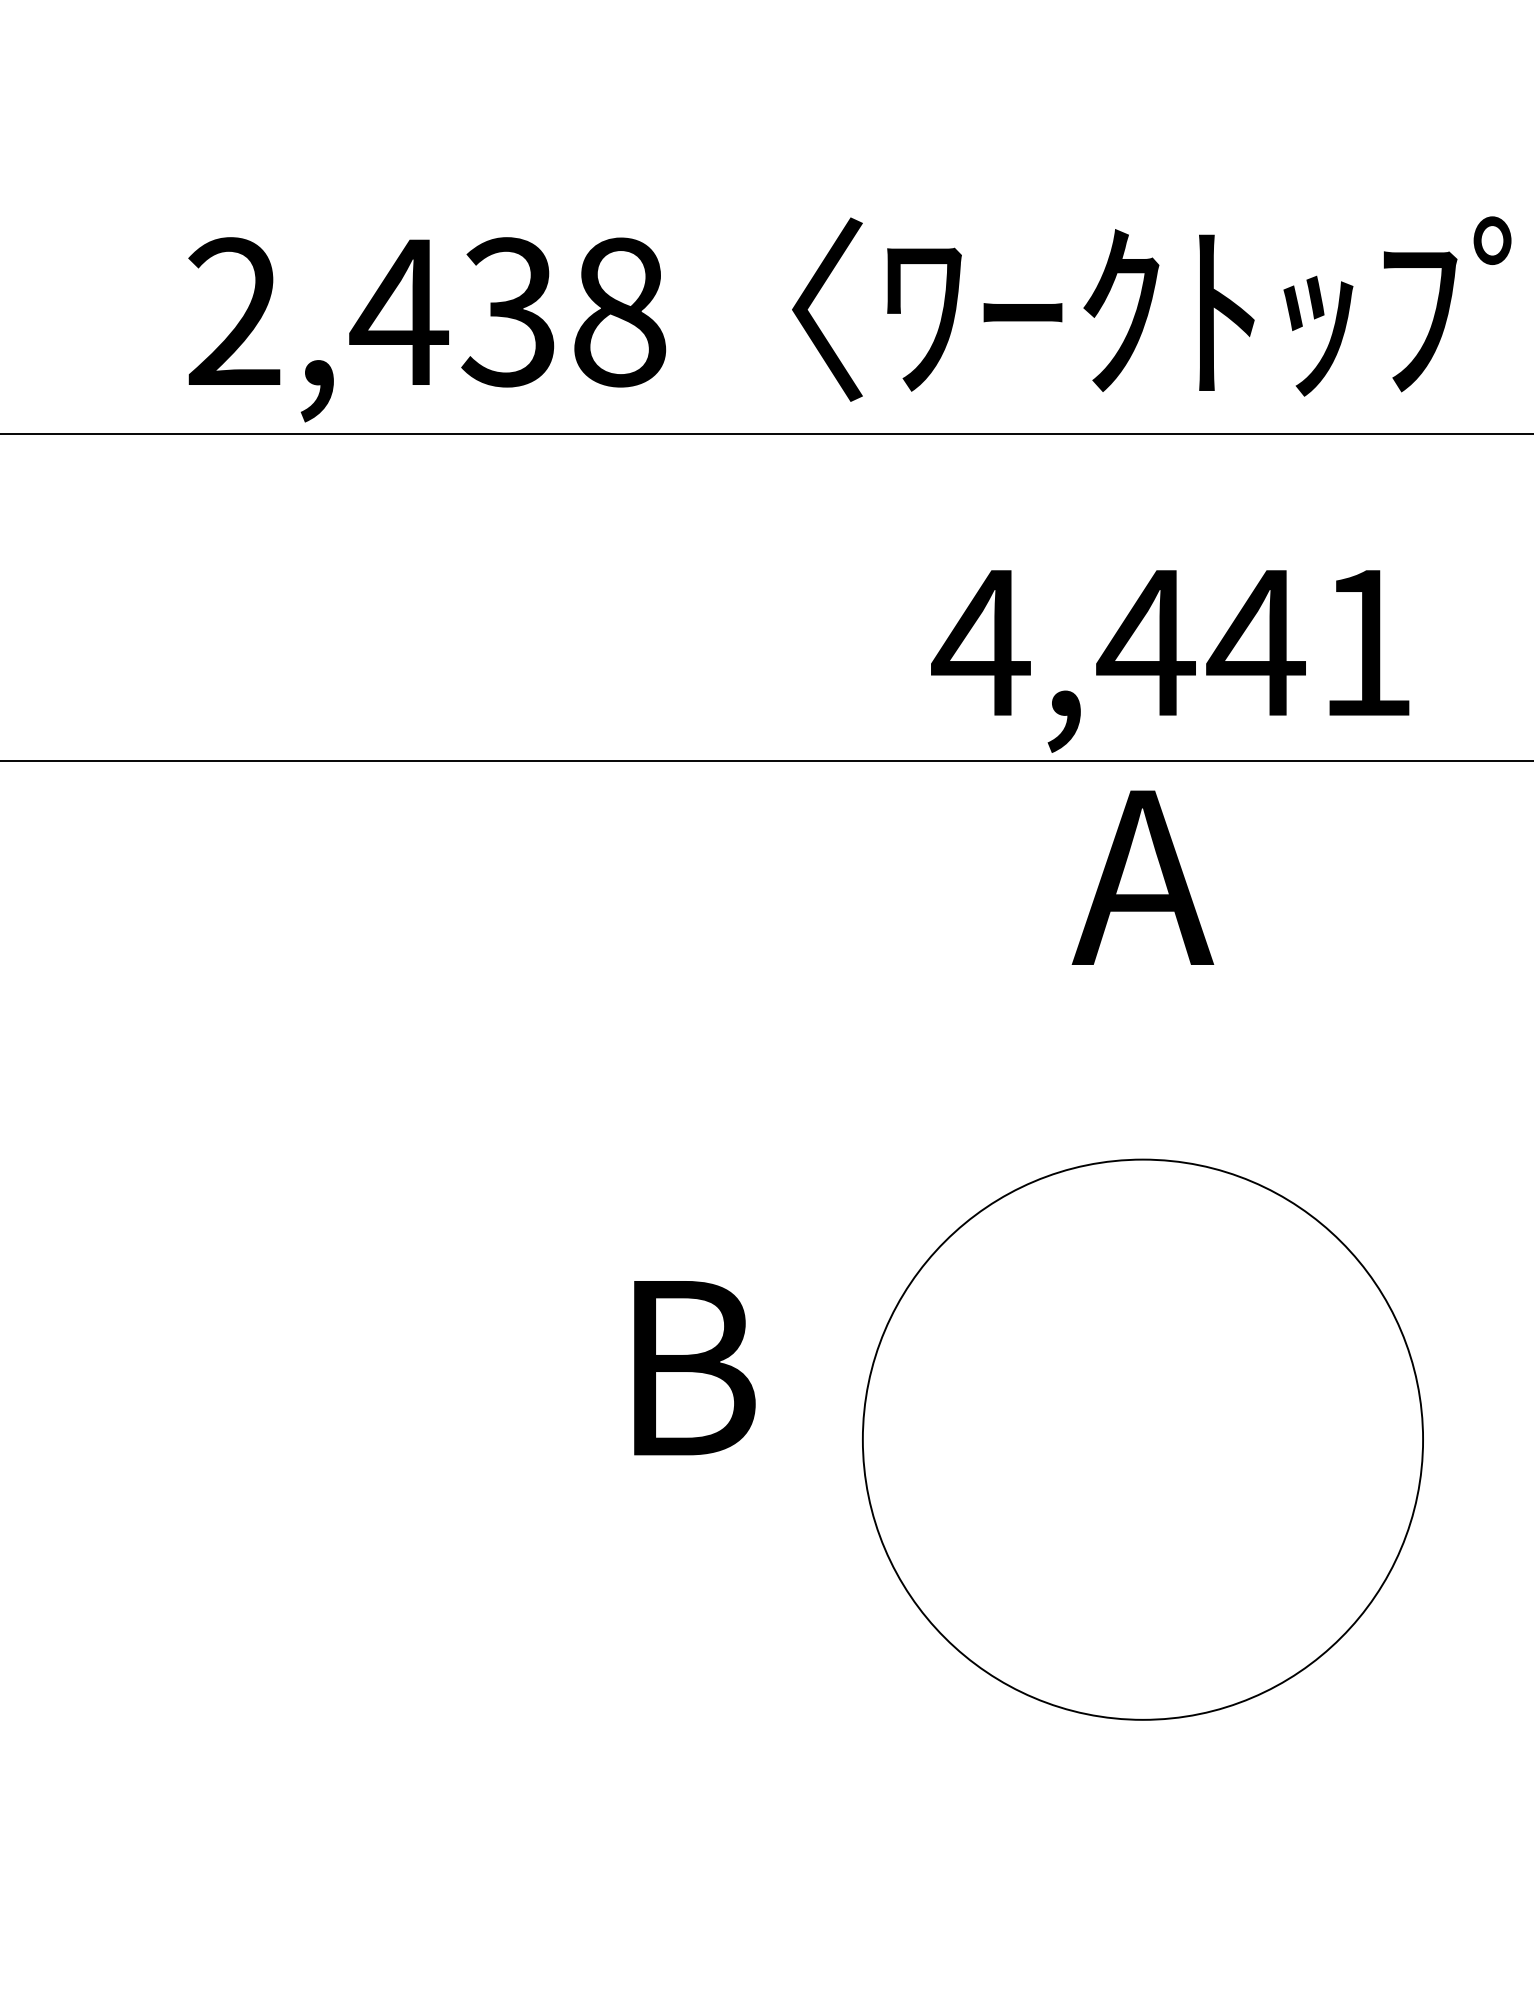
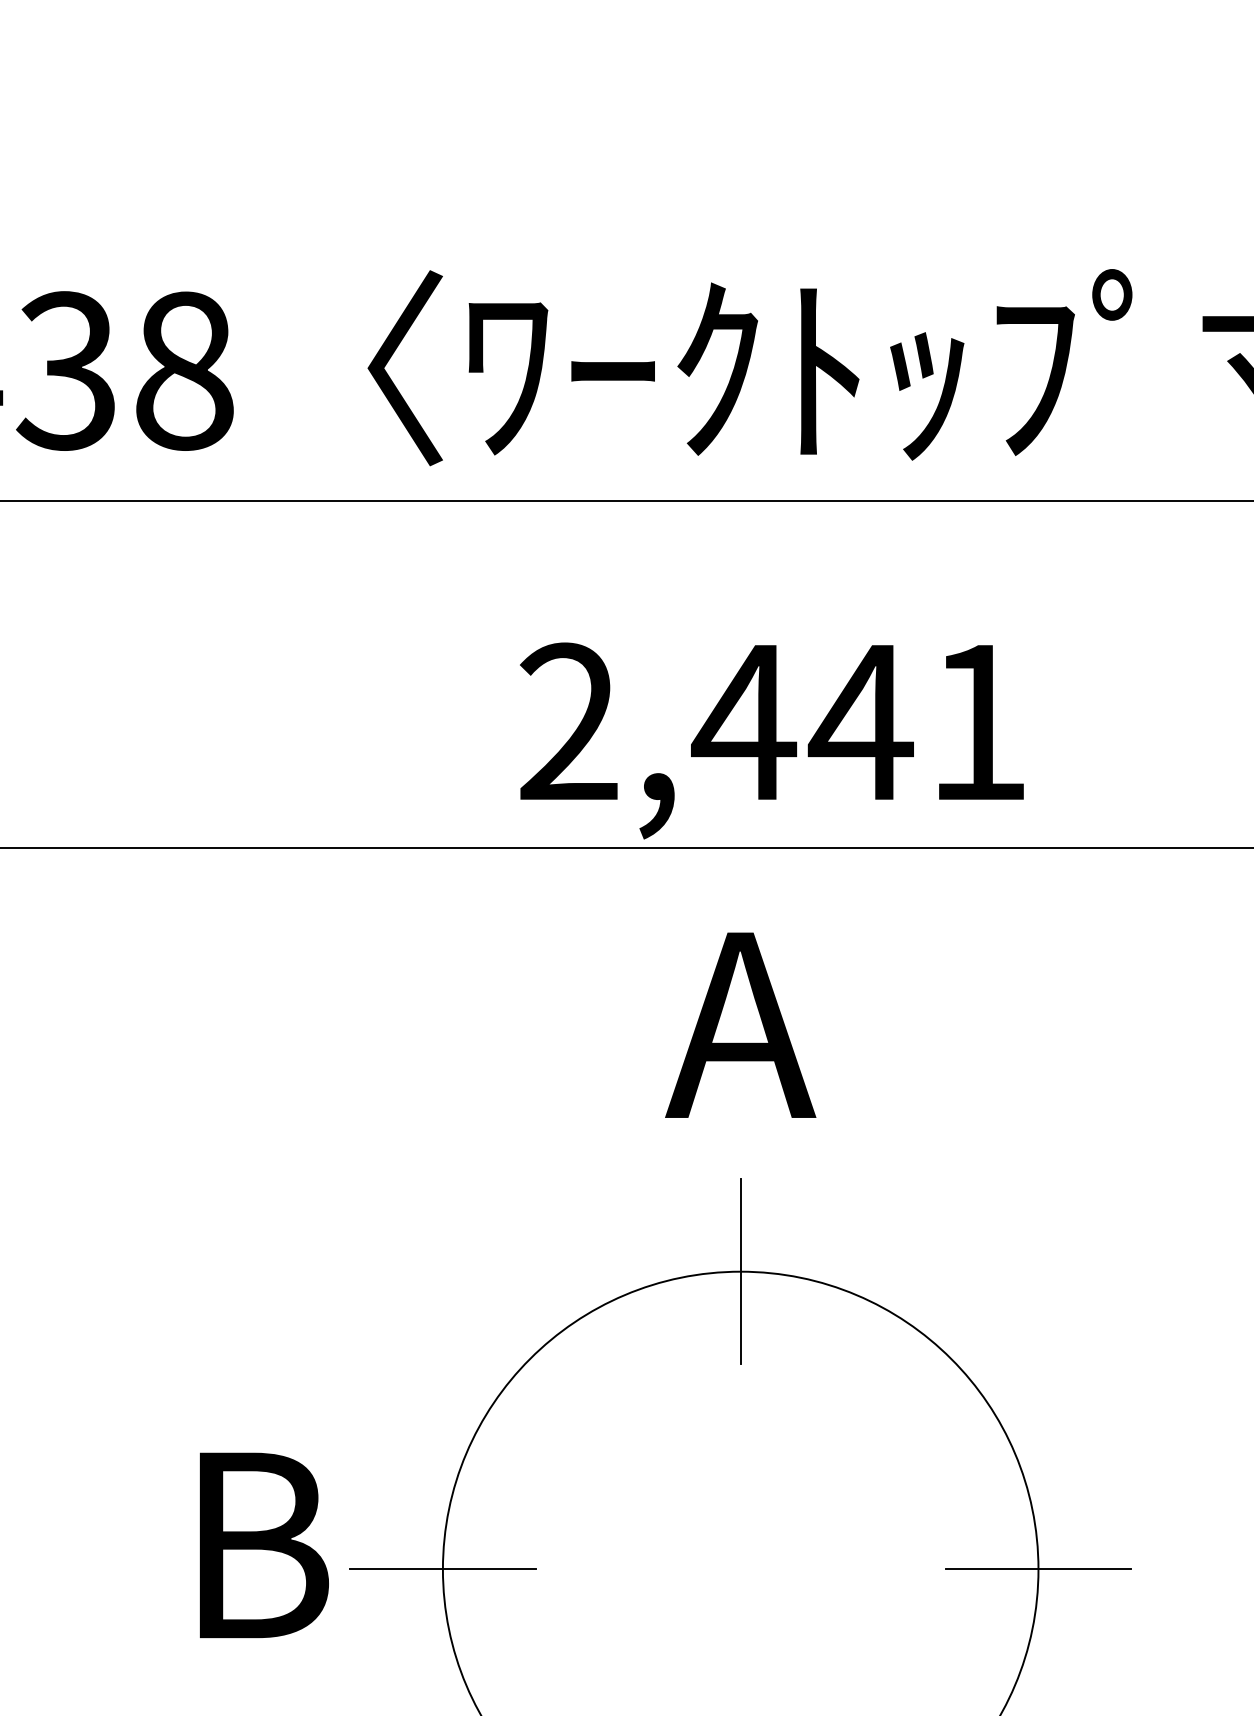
text: (980, 641) -> (568, 720), 4,441 -> 2,441
text: (1142, 877) -> (740, 1024), moved
line: (1142, 1159) -> (740, 1271), added
text: (694, 1368) -> (263, 1545), moved
line: (862, 1439) -> (442, 1569), added
line: (1422, 1439) -> (1037, 1569), added

